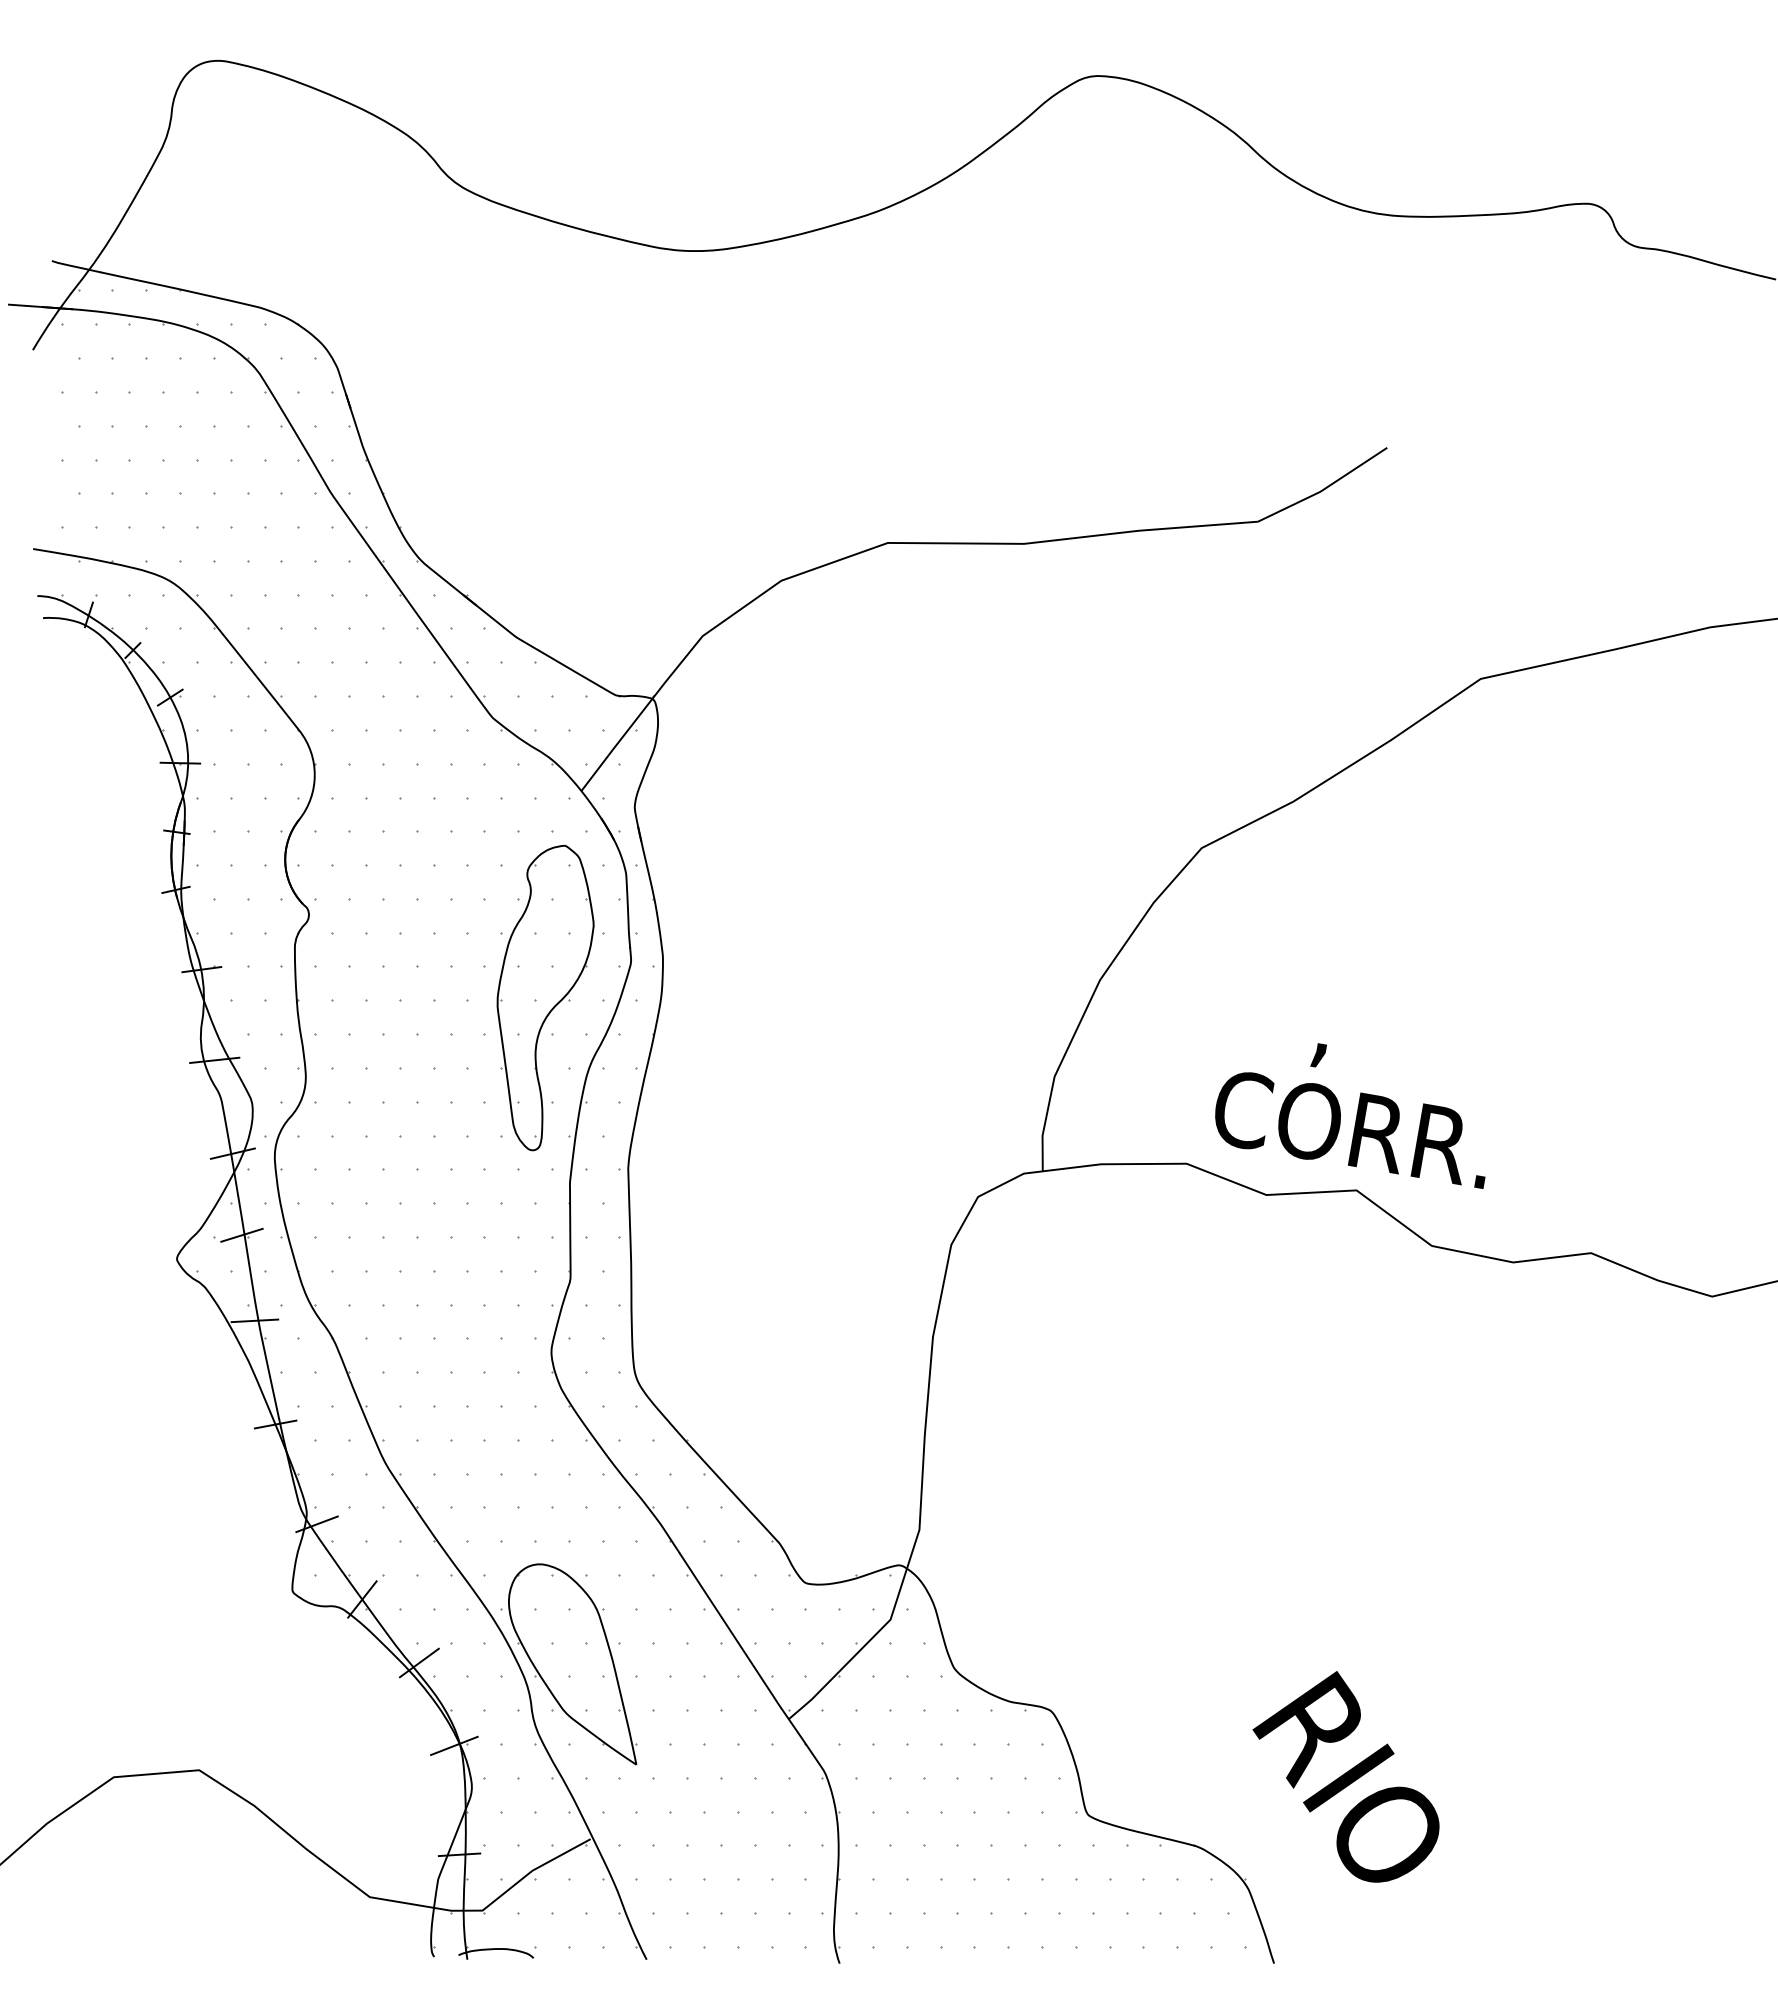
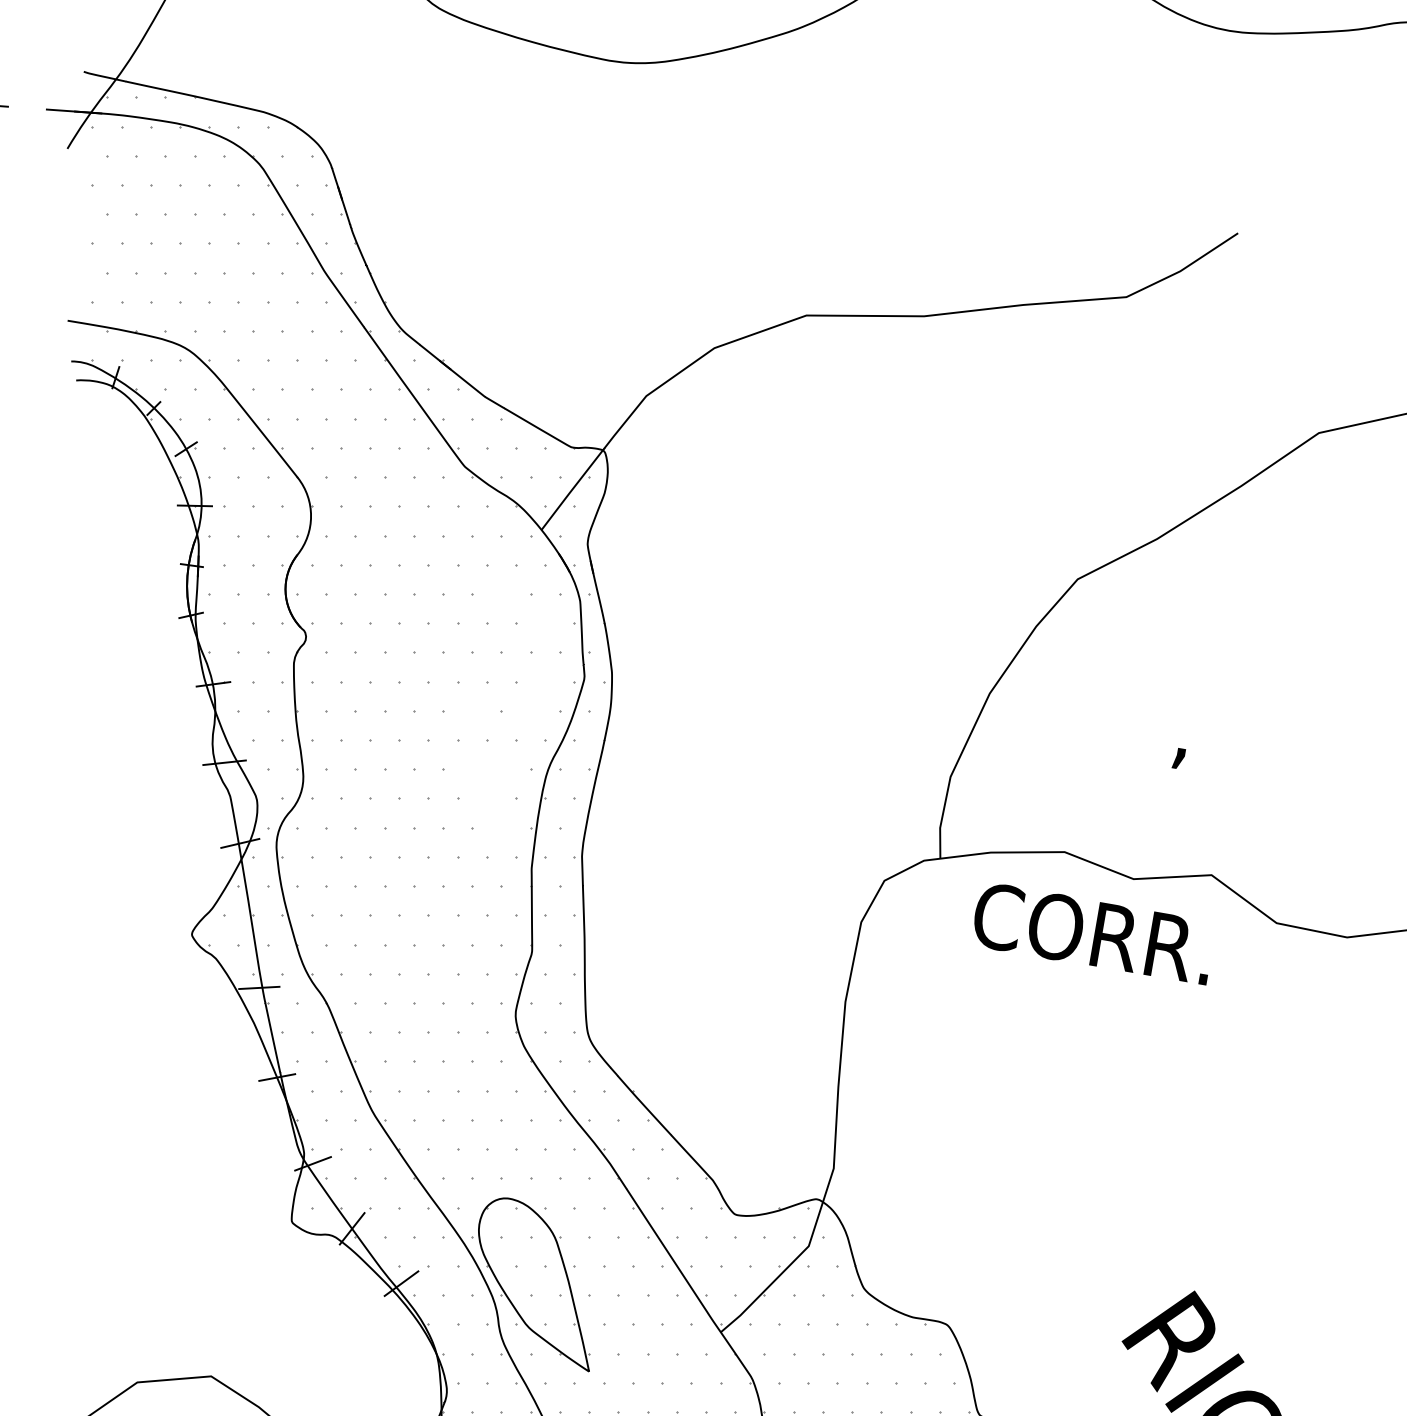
part: (545, 997) -> (510, 708), removed
text: (1350, 1130) -> (1091, 934), moved
line: (241, 1234) -> (247, 913), removed
line: (454, 1745) -> (431, 1354), removed

